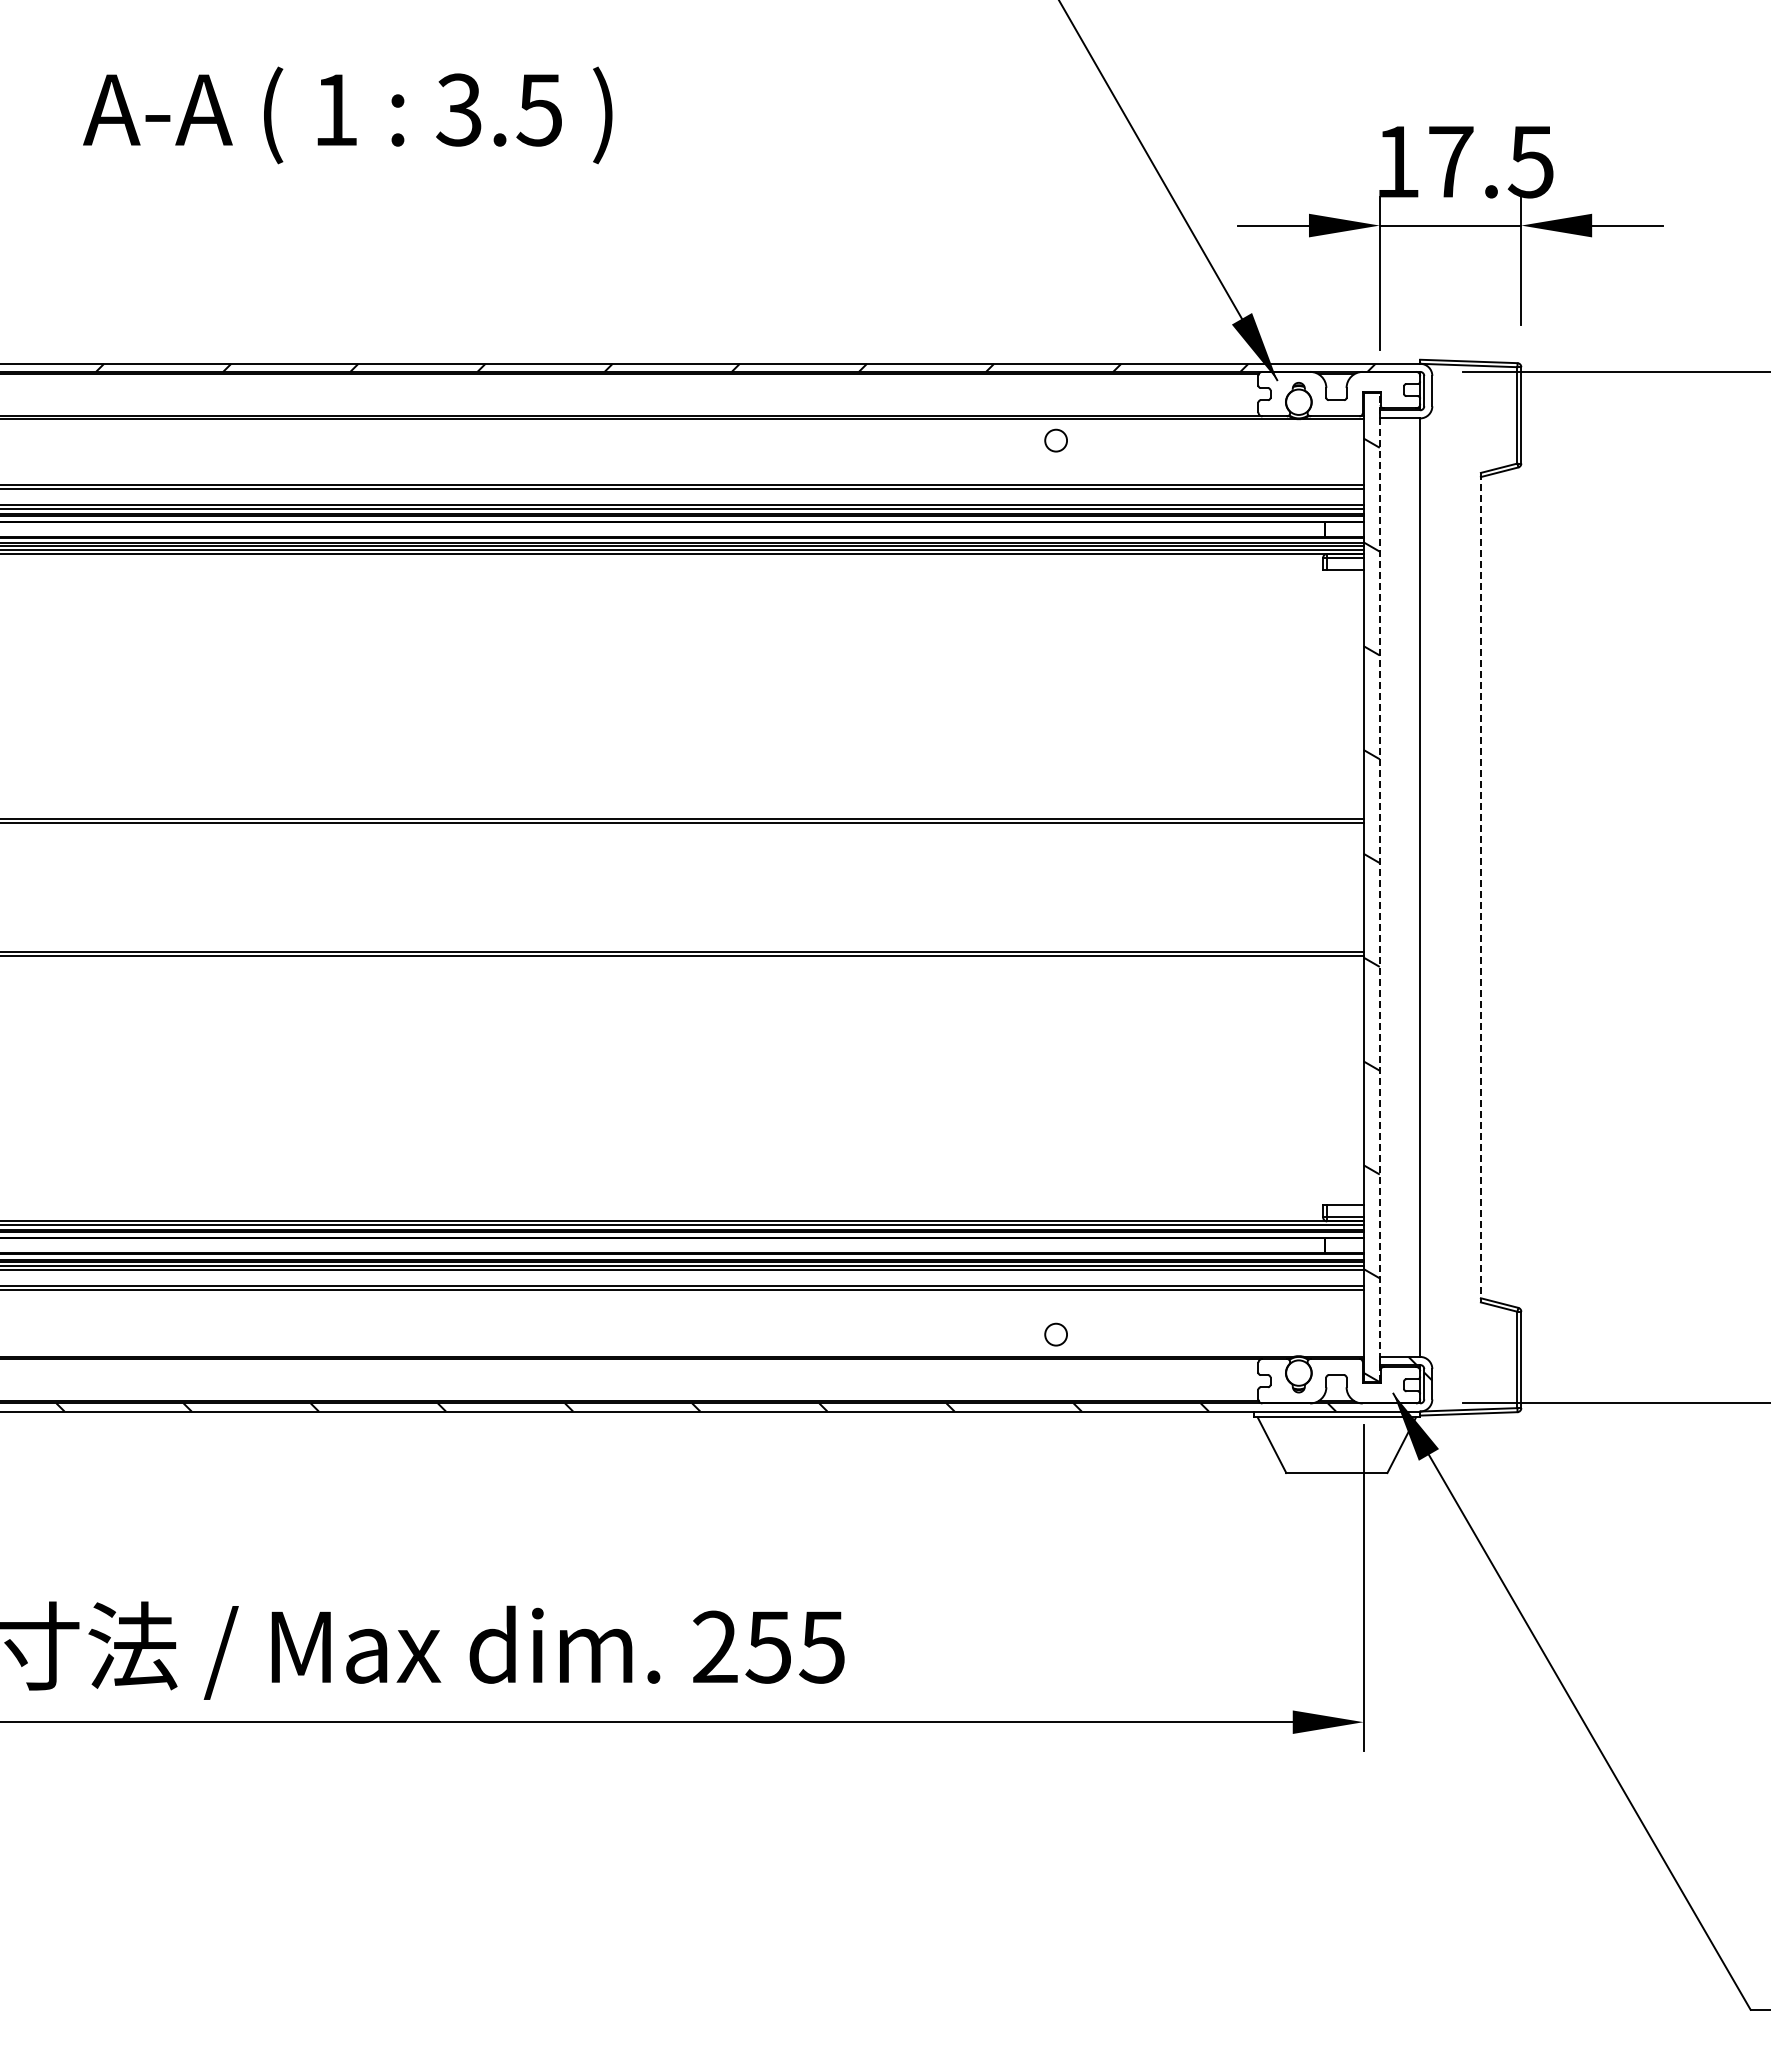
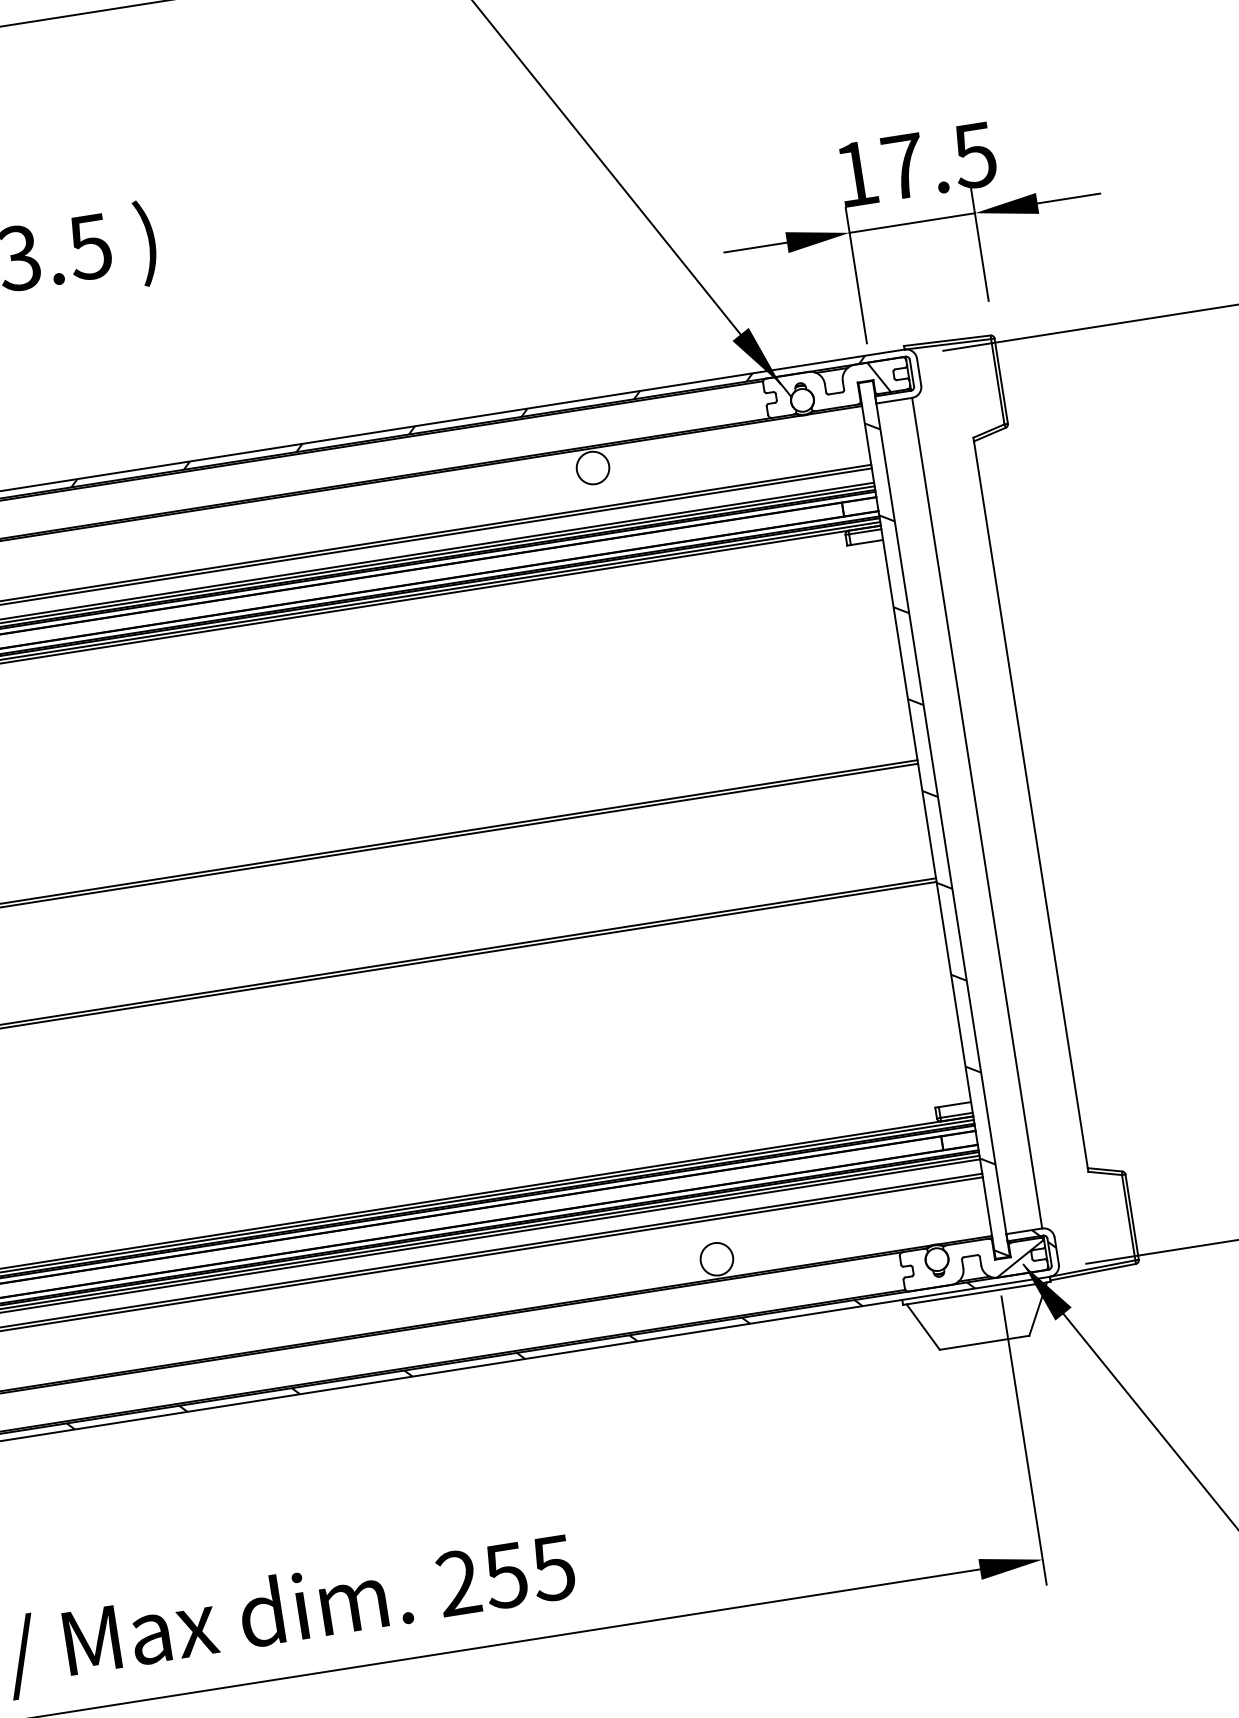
hatch: (1334, 389) -> (832, 384), added
circle: (1055, 440) -> (592, 467), size x1.67
line: (1379, 887) -> (941, 818), dashed -> solid
line: (1480, 887) -> (1030, 804), dashed -> solid
circle: (1055, 1334) -> (716, 1259), size x1.67
hatch: (1390, 1386) -> (1020, 1258), added

